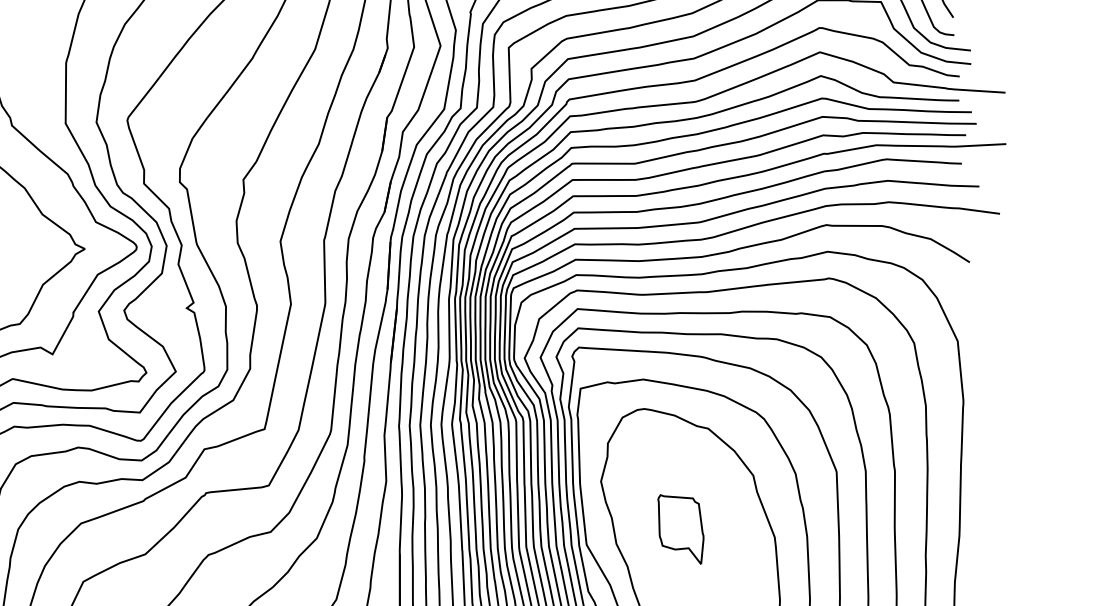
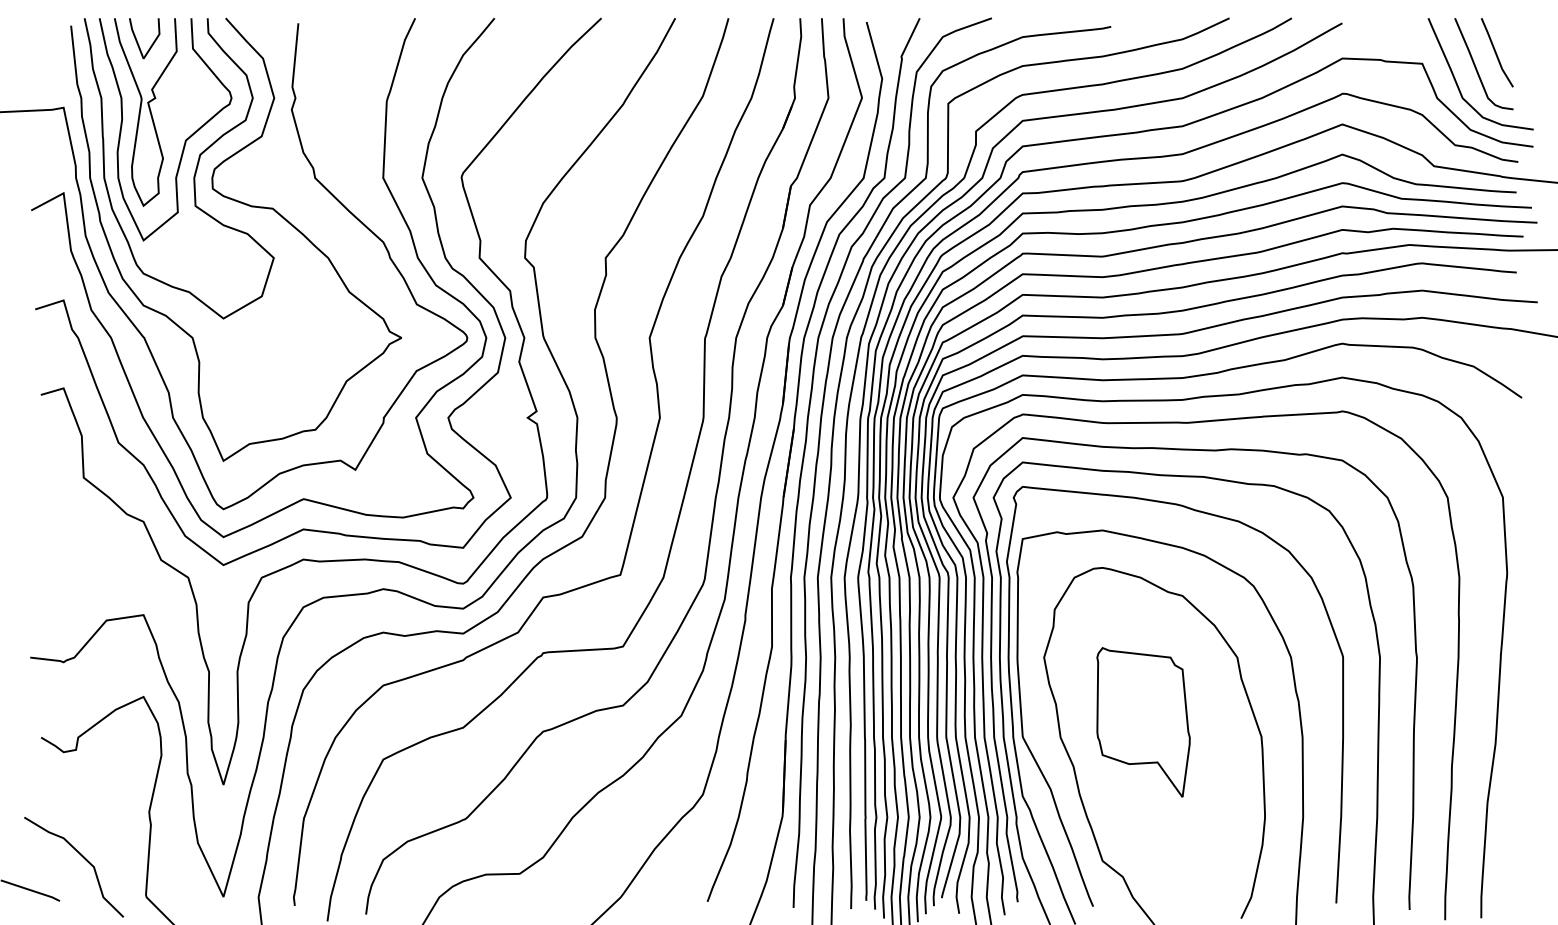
part: (681, 529) -> (1143, 722), size x1.67

